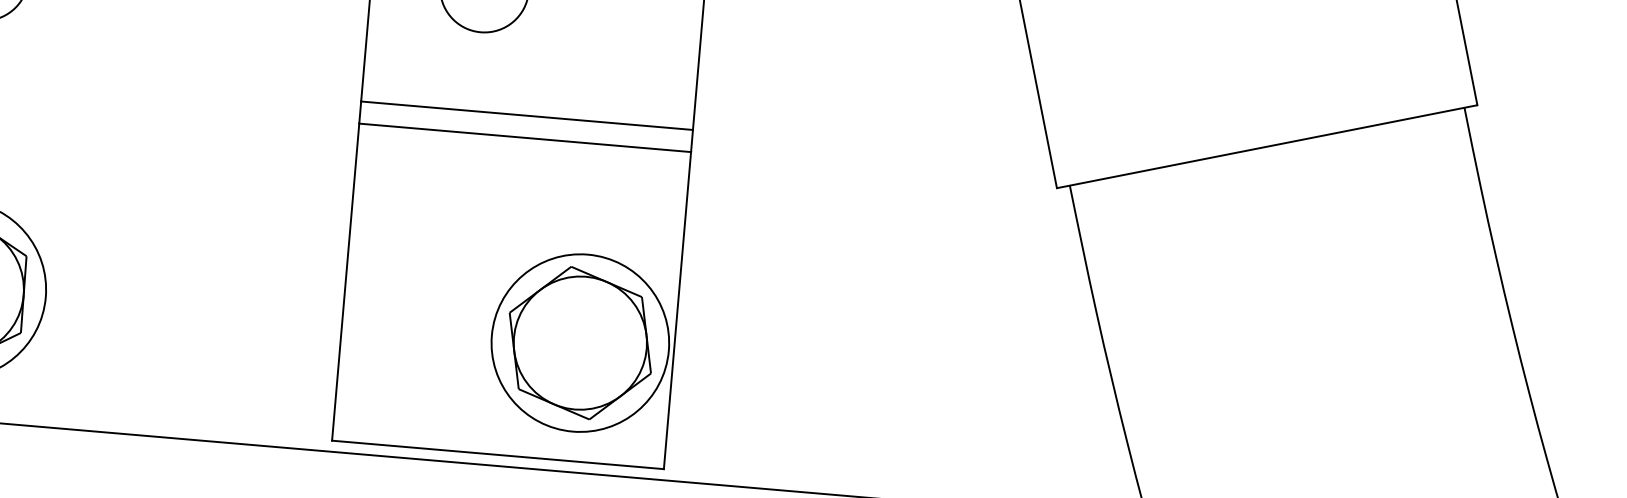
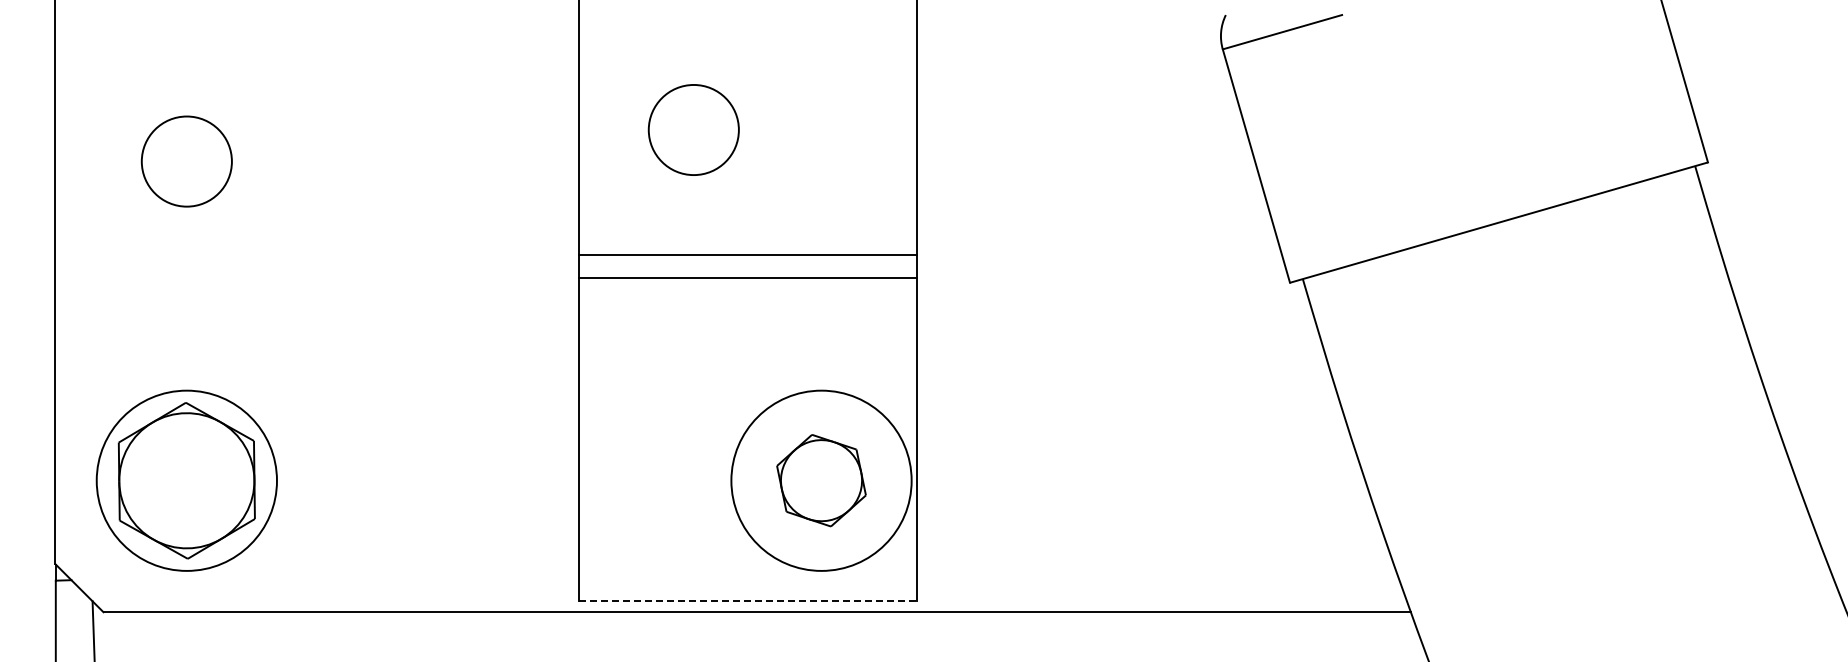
part: (580, 342) -> (821, 480), size x0.6
line: (497, 454) -> (747, 600), solid -> dashed

